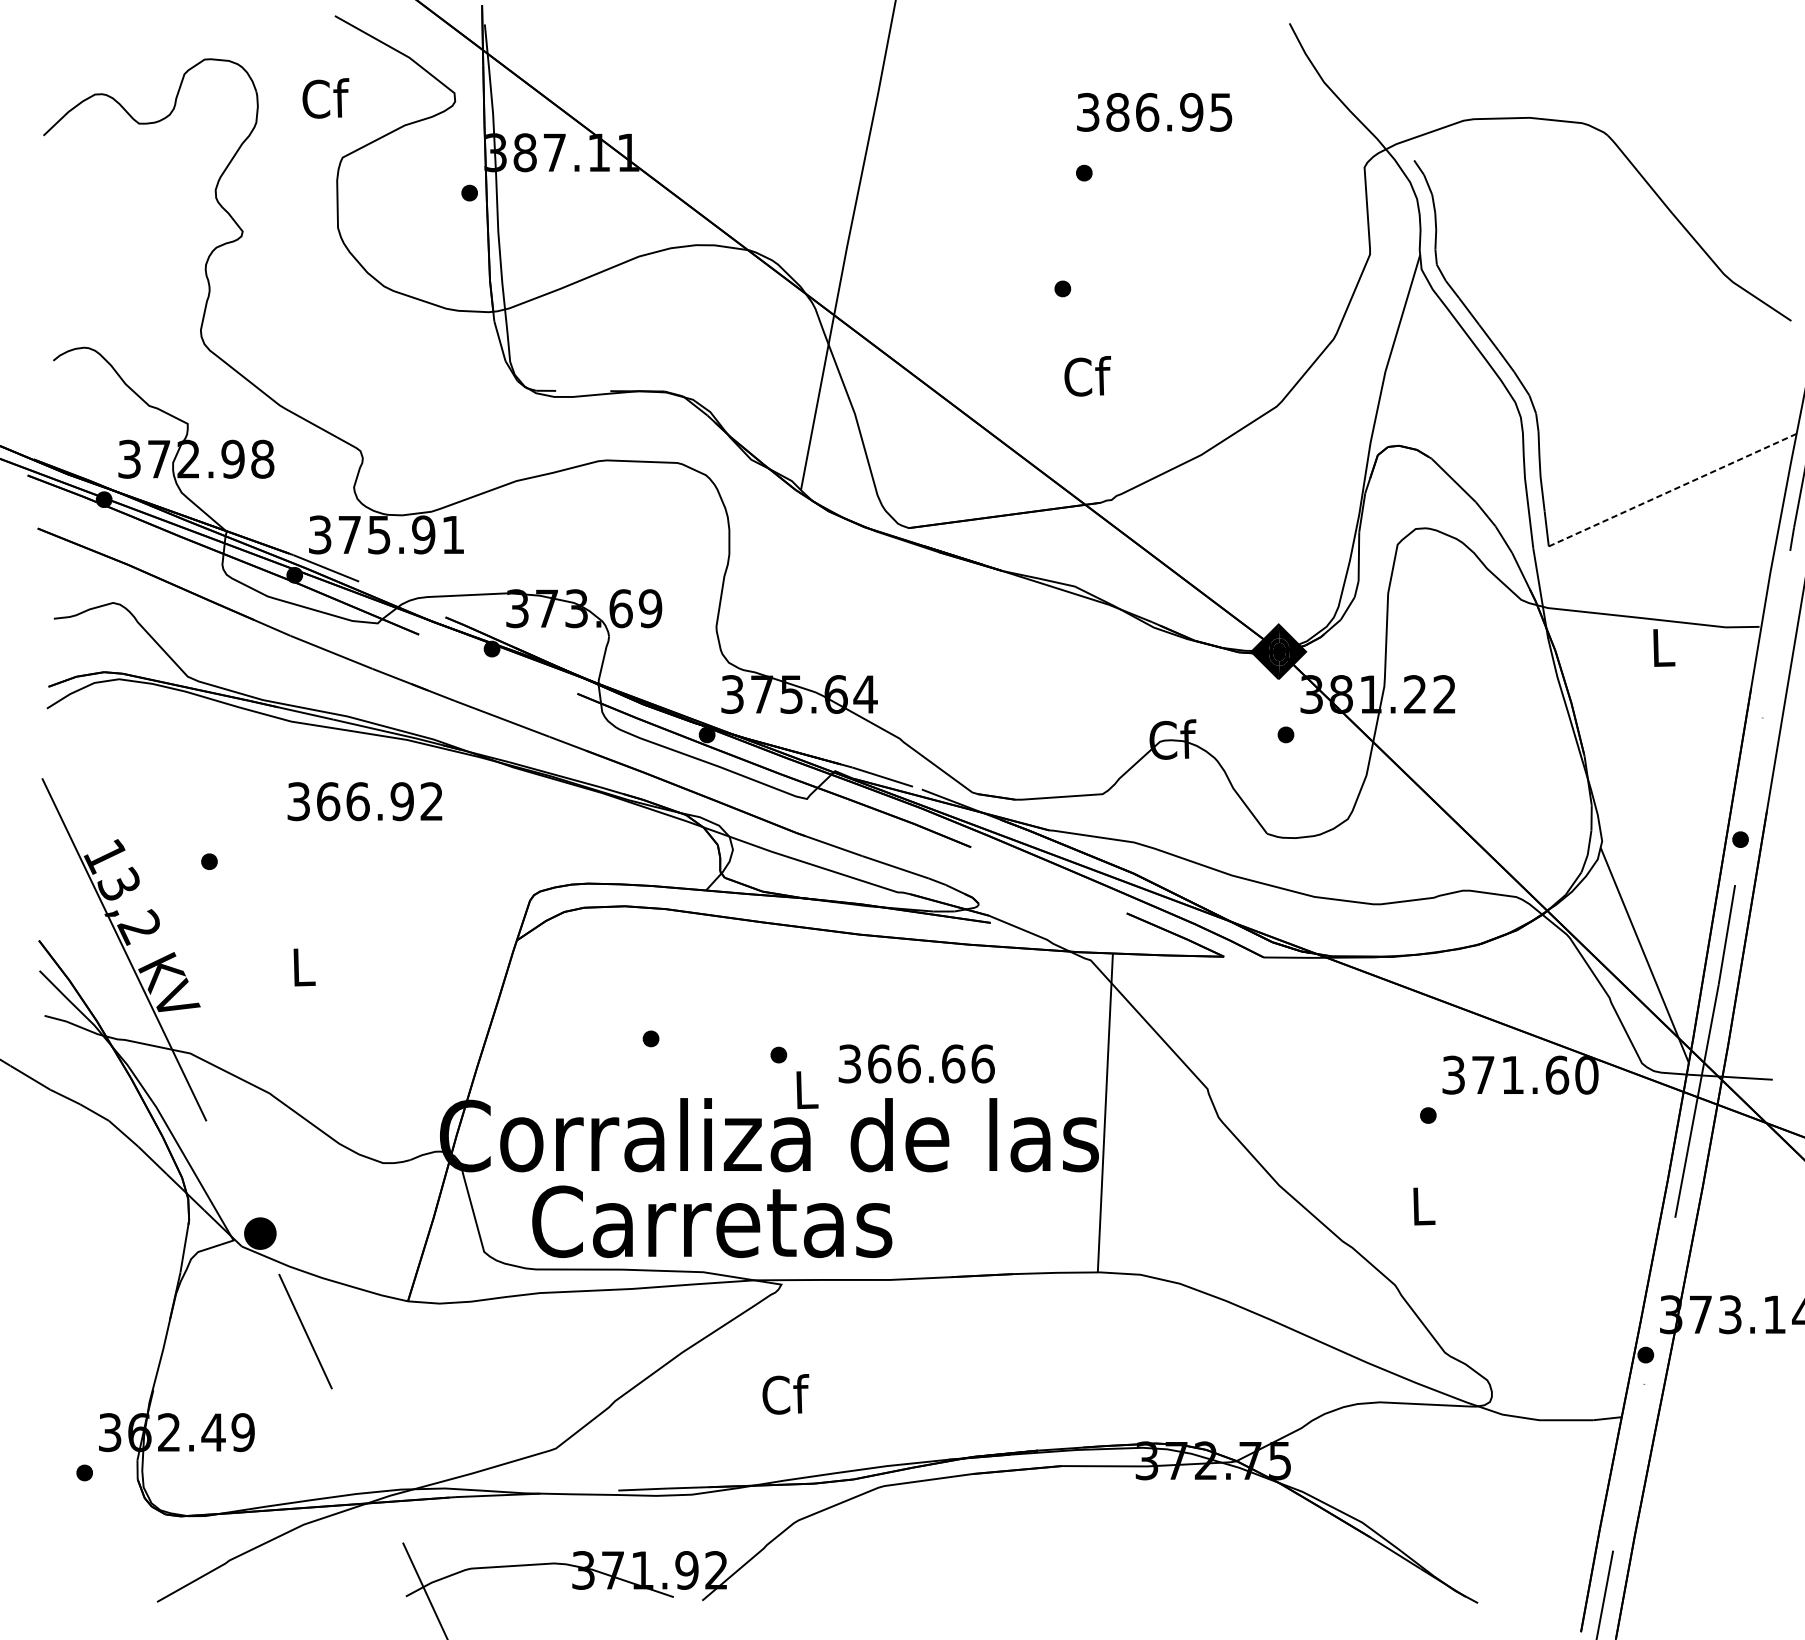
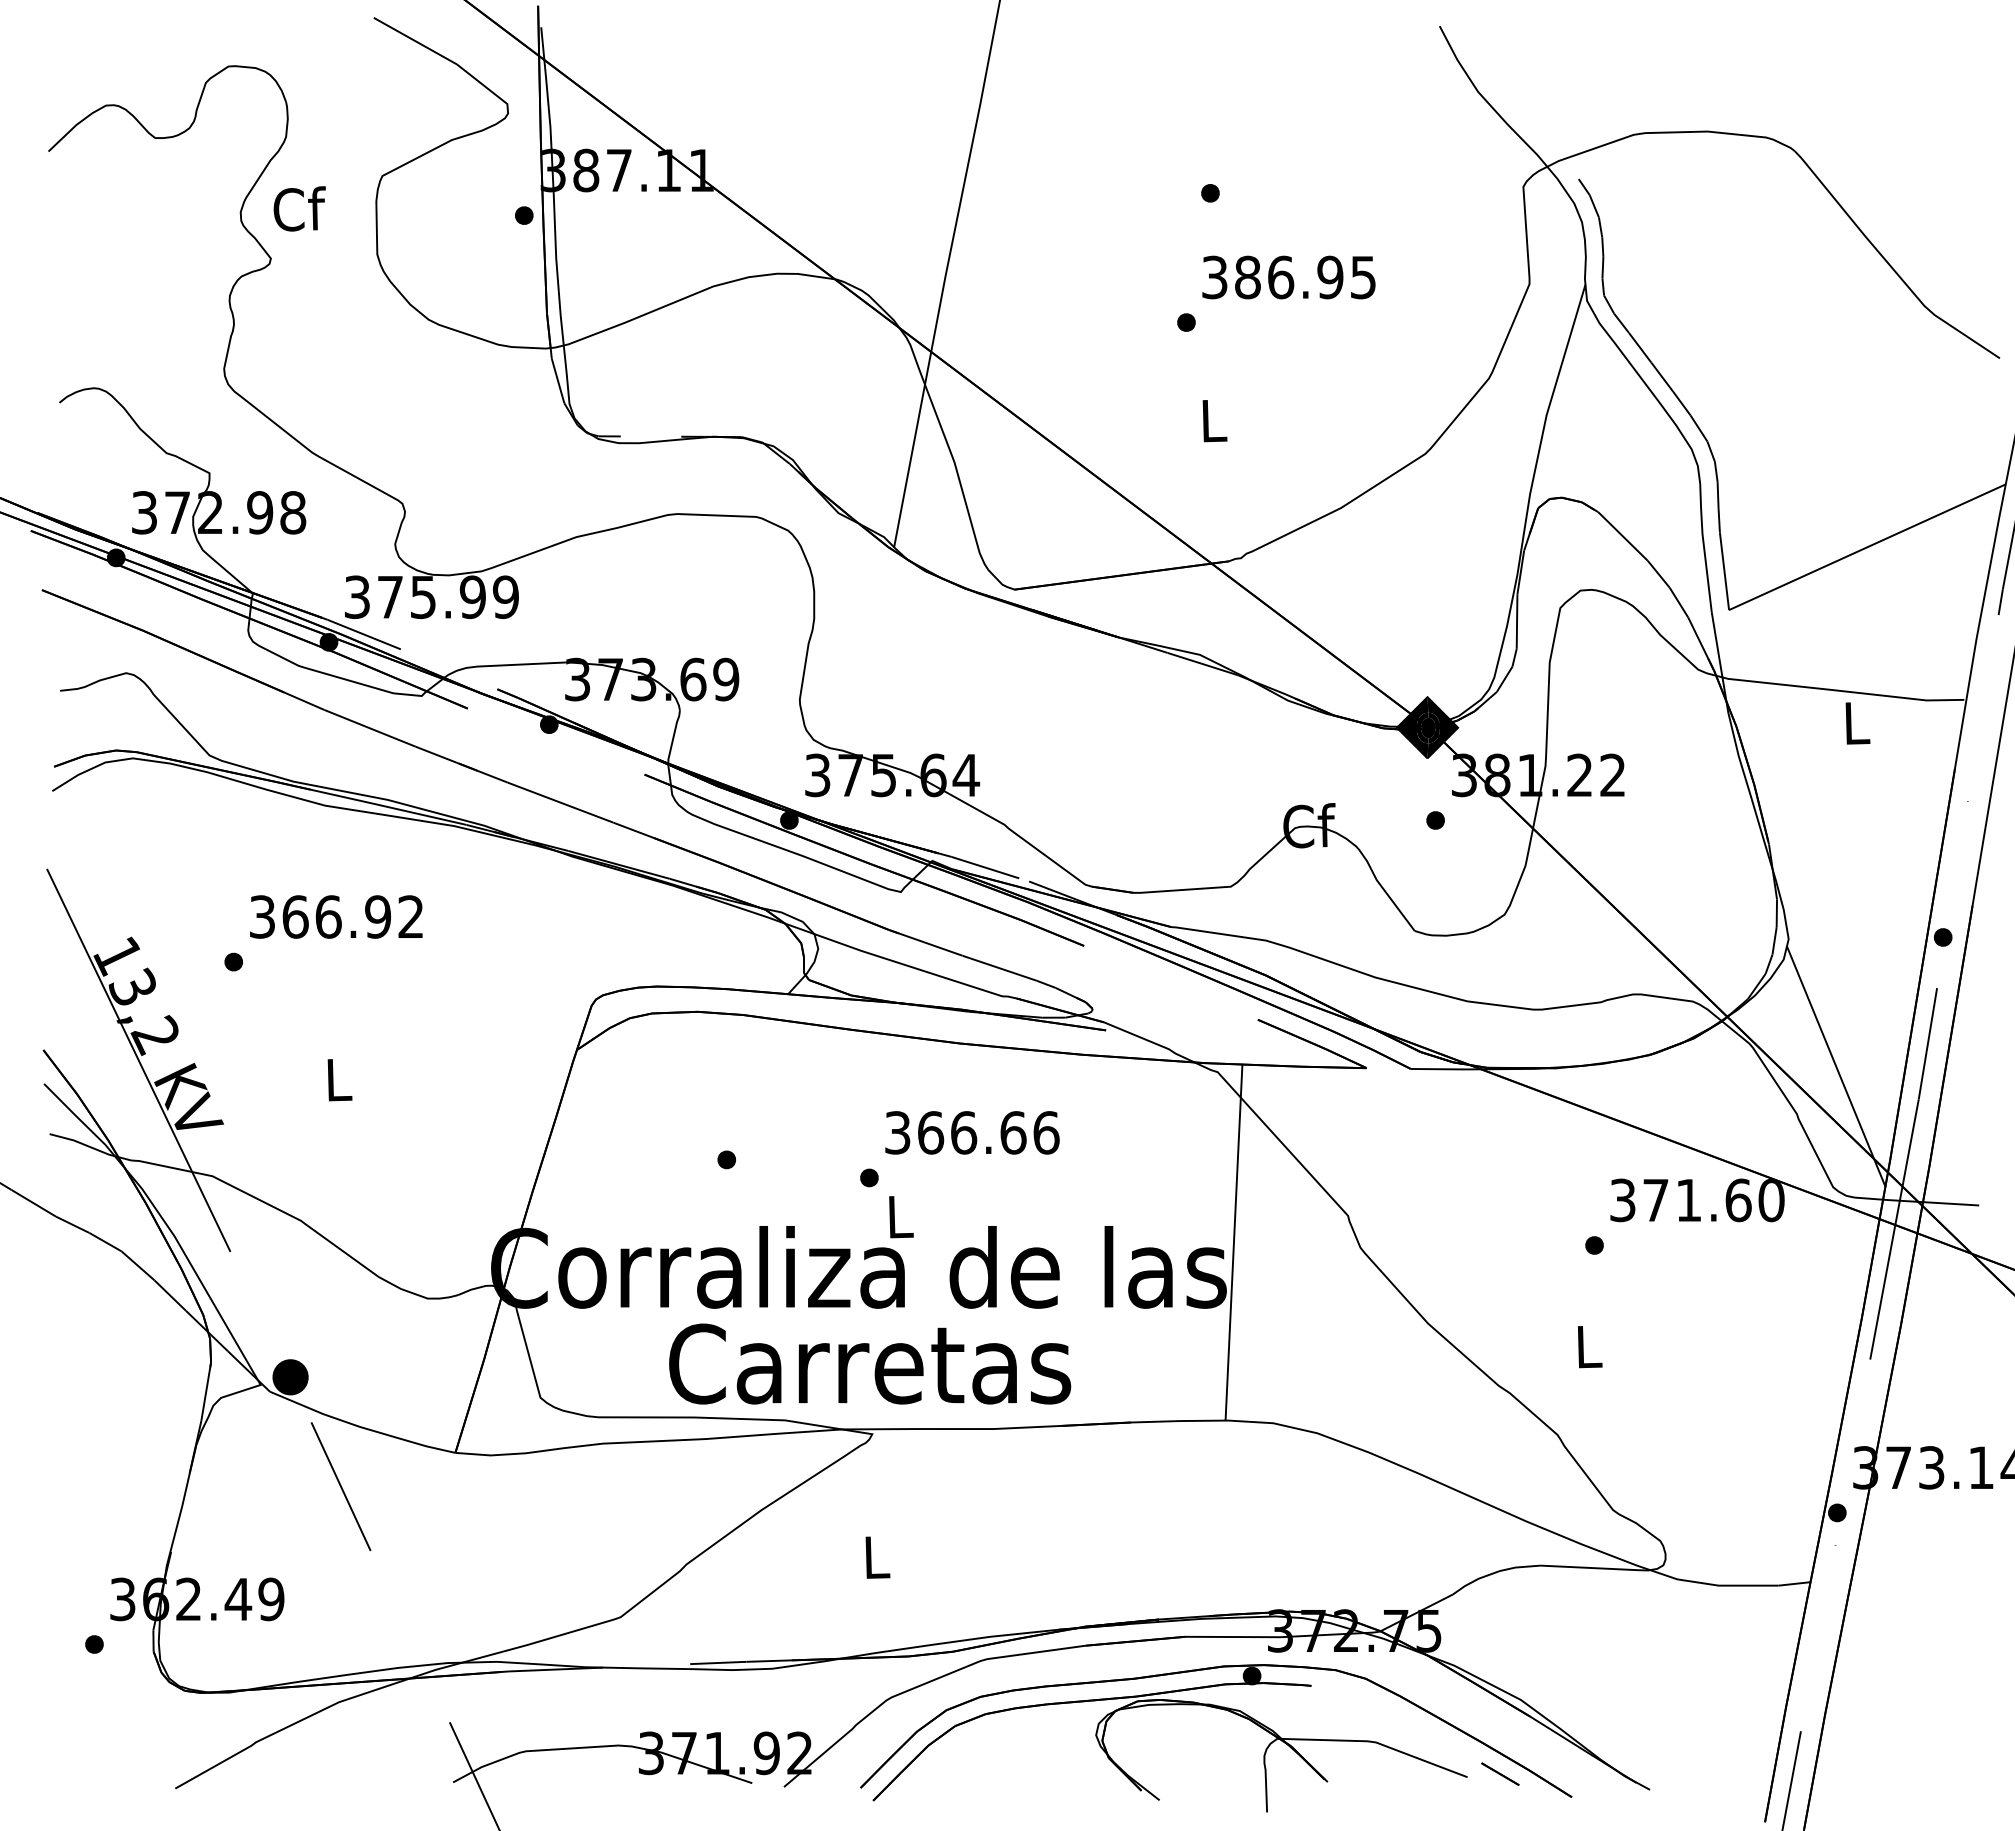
text: (325, 98) -> (299, 208), moved
text: (1154, 112) -> (1288, 277), moved
text: (1087, 375) -> (1214, 419), Cf -> L
line: (1672, 490) -> (1867, 547), dashed -> solid
text: (452, 535) -> (505, 597), 375.91 -> 375.99
text: (365, 801) -> (336, 916), moved
text: (916, 1063) -> (972, 1132), moved
text: (712, 1221) -> (870, 1363), moved
text: (786, 1394) -> (877, 1556), Cf -> L
part: (1096, 1532) -> (1224, 1710), added

